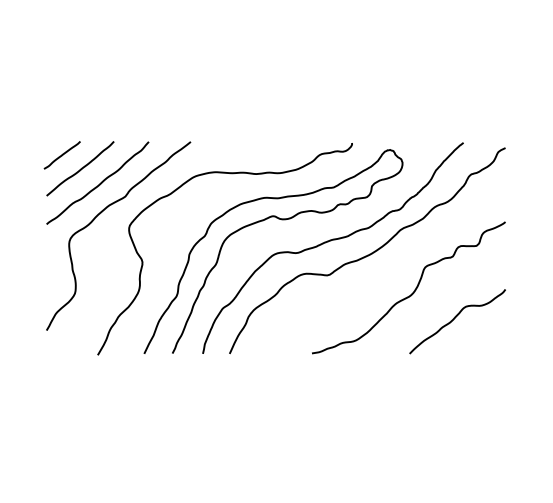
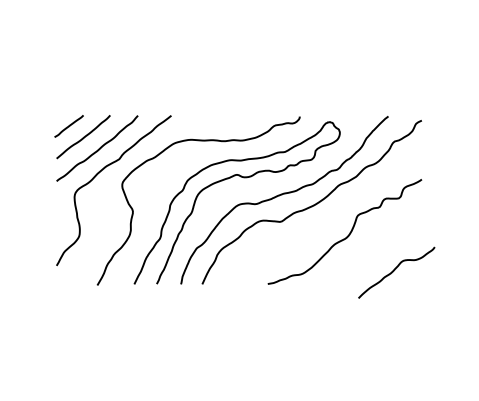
curve: (456, 318) -> (395, 270), moved

